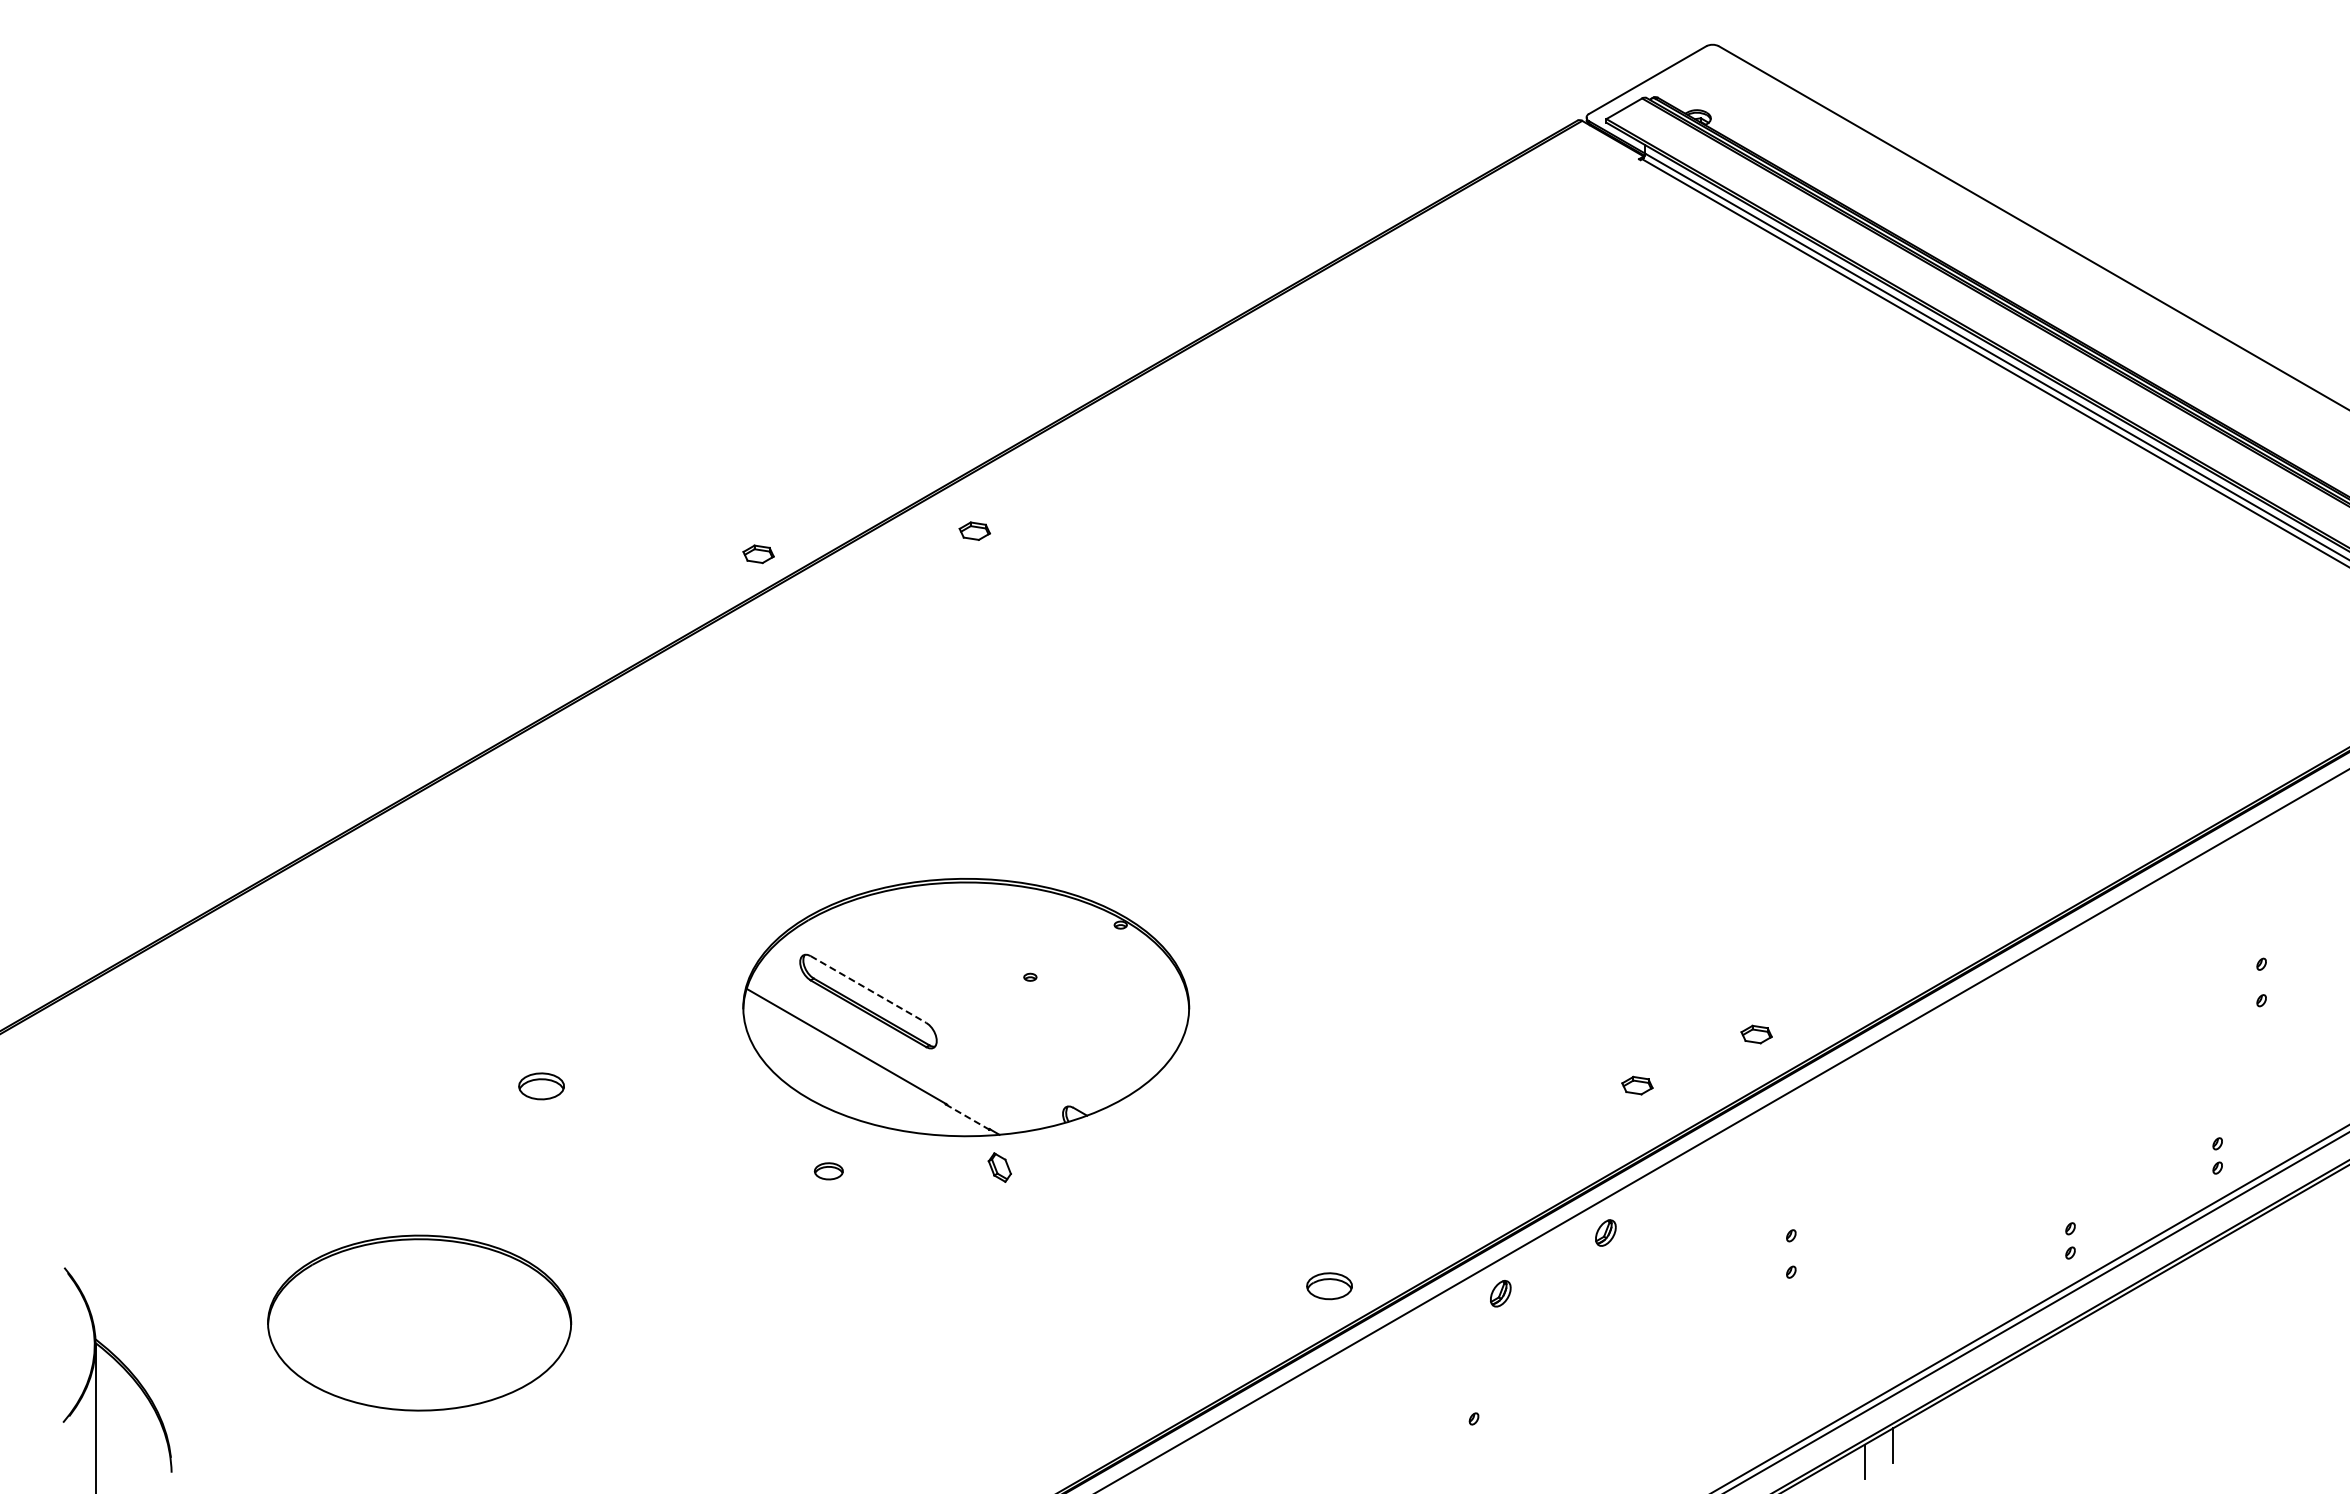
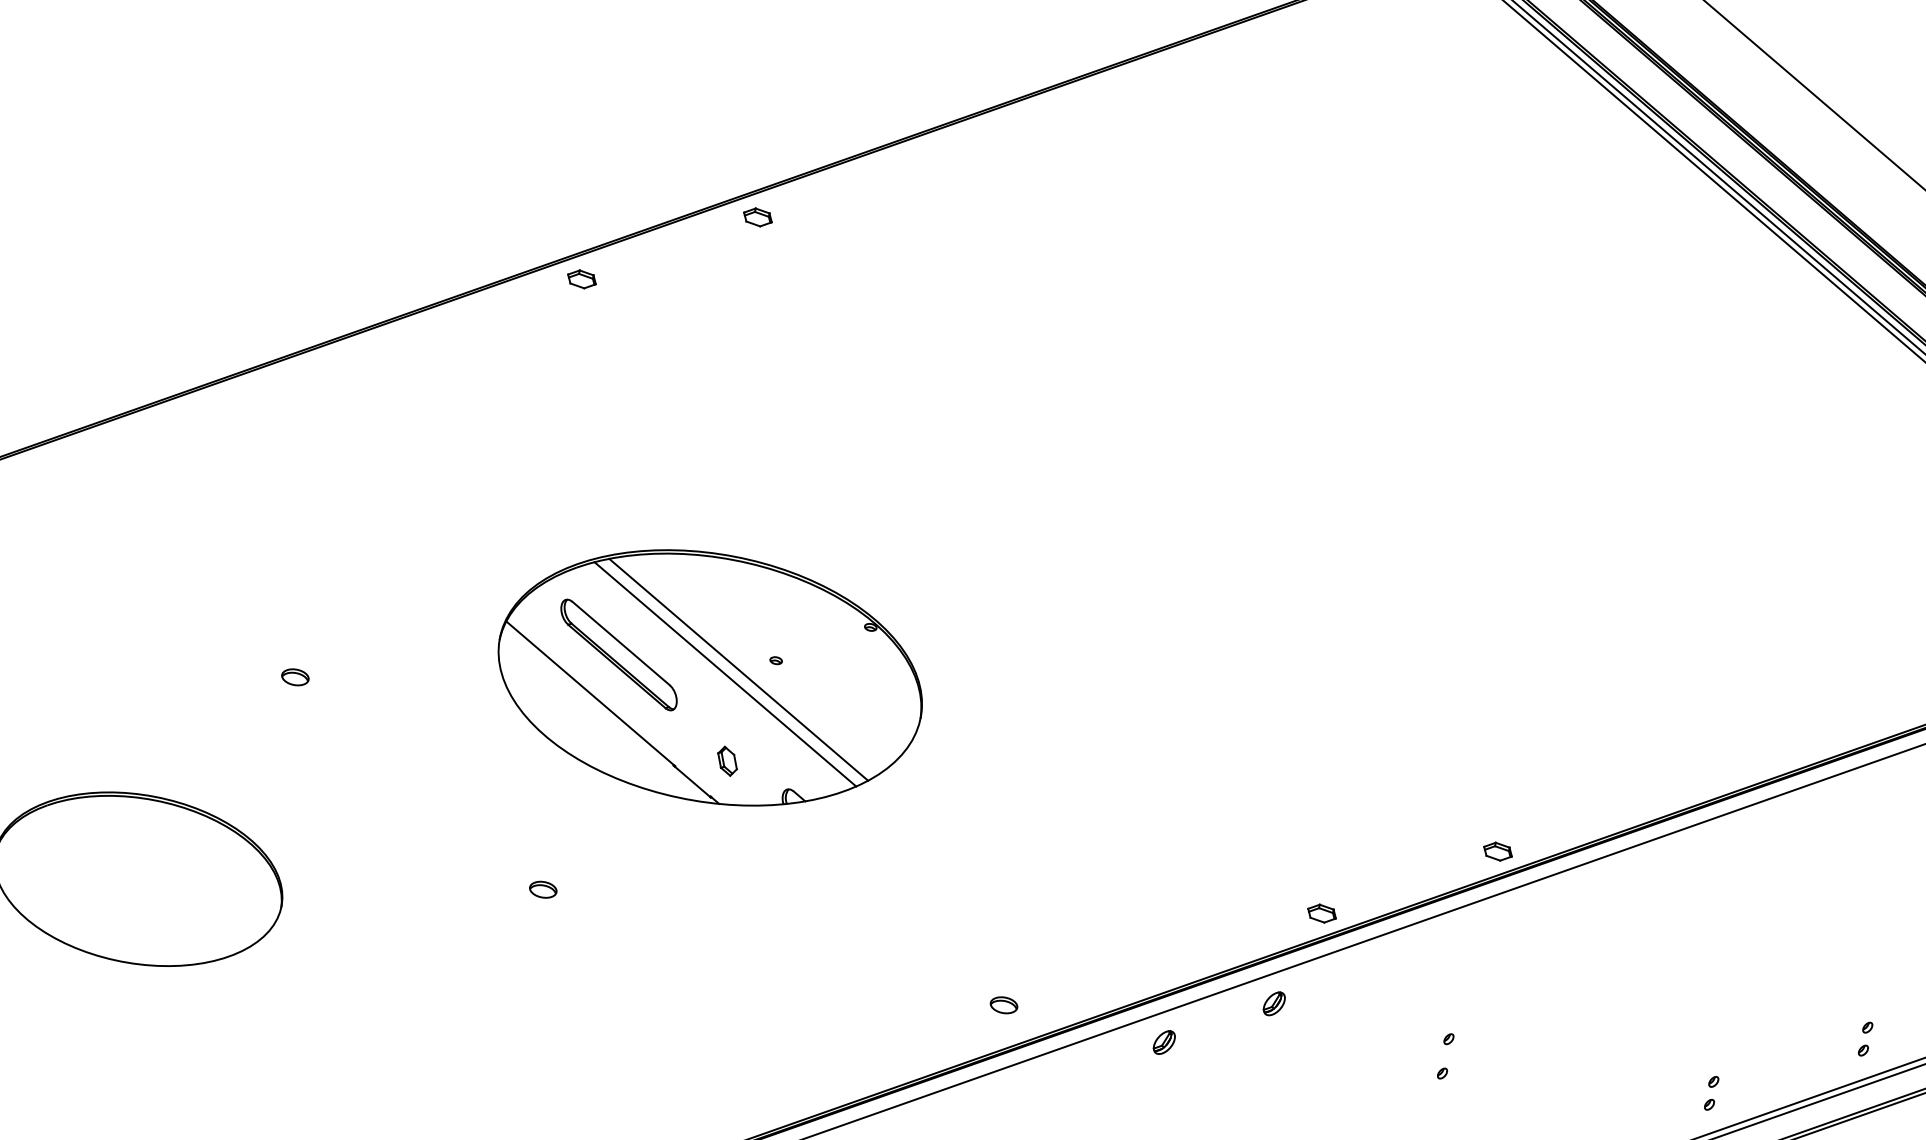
part: (974, 530) -> (757, 216), moved
part: (758, 554) -> (581, 279), moved
line: (868, 989) -> (621, 643), dashed -> solid
line: (993, 993) -> (738, 669), added
line: (980, 1000) -> (725, 673), added
part: (1756, 1034) -> (1497, 851), moved
part: (1637, 1085) -> (1322, 913), moved
part: (541, 1086) -> (295, 677), size x0.62
line: (968, 1117) -> (693, 782), dashed -> solid
part: (999, 1167) -> (727, 761), moved
part: (828, 1171) -> (542, 889), moved
part: (1329, 1286) -> (1003, 1005), size x0.62

